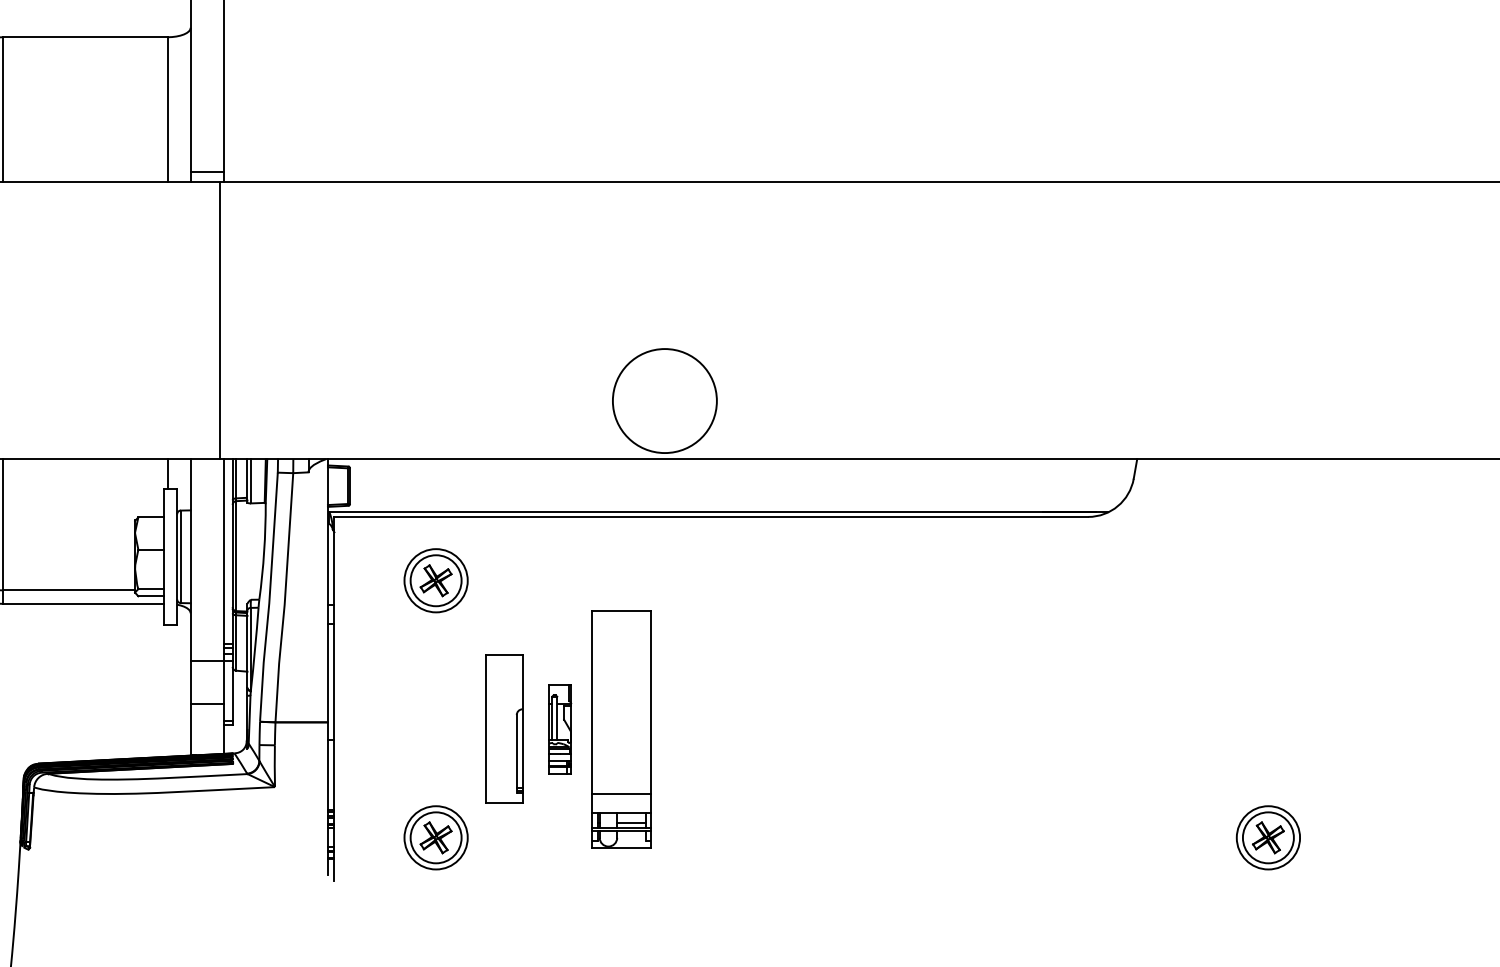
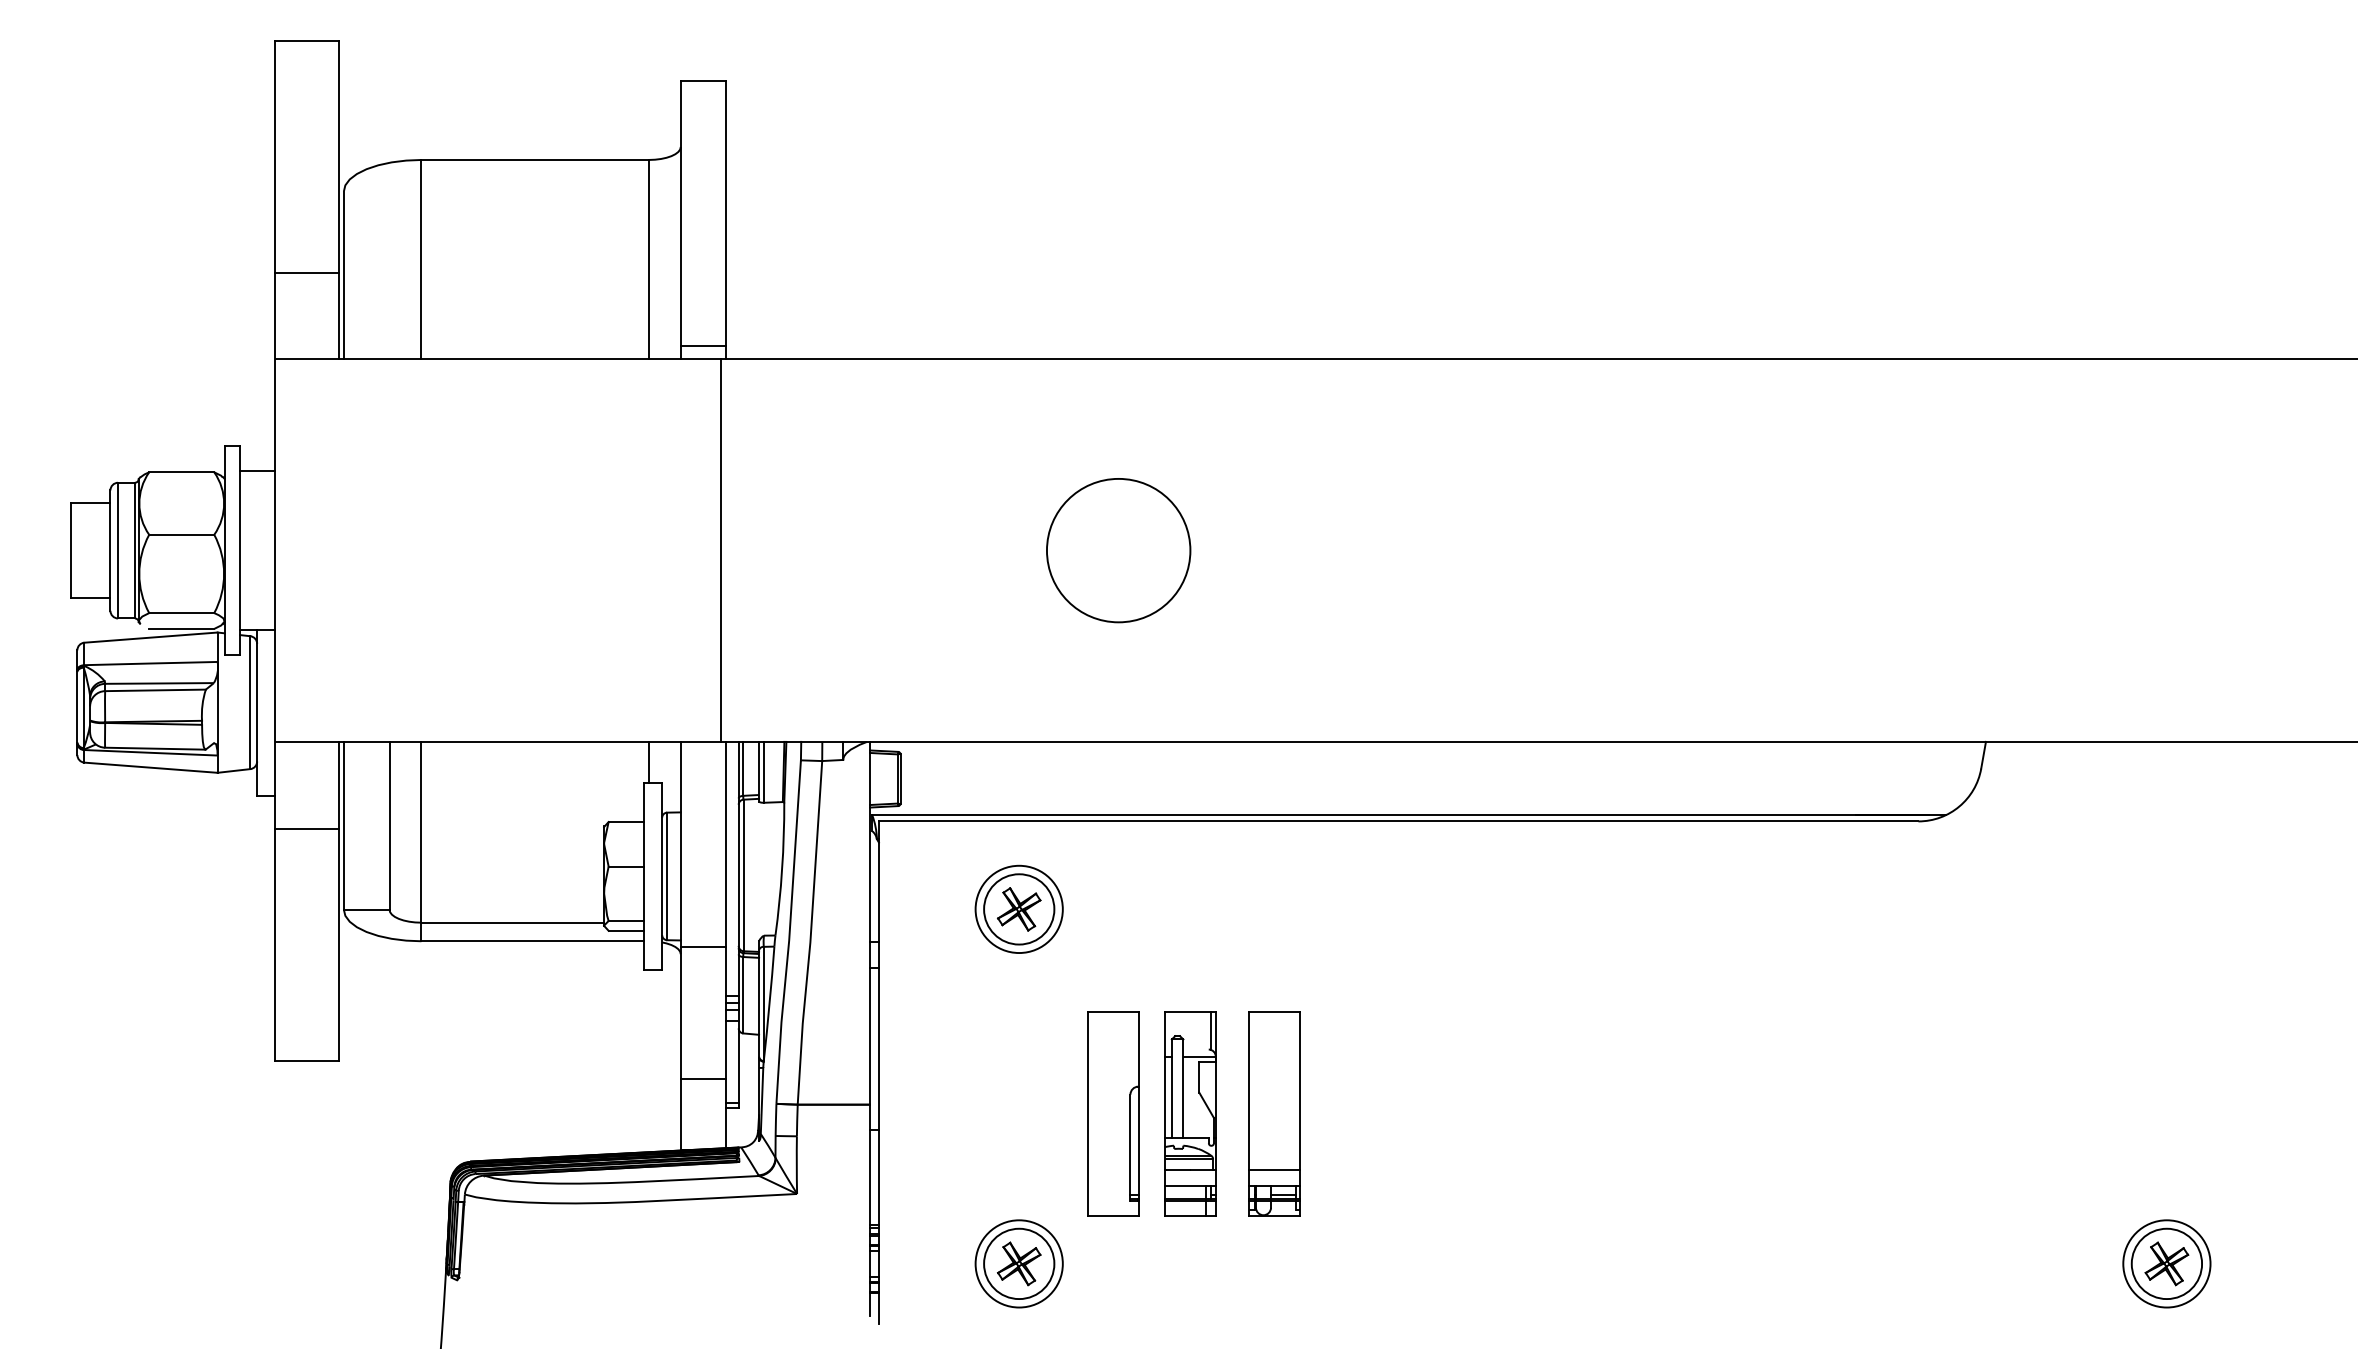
circle: (664, 400) -> (1118, 550), moved
line: (207, 661) -> (703, 947), moved
part: (560, 728) -> (1190, 1113), size x1.67
part: (621, 728) -> (1274, 1113), size x0.62

